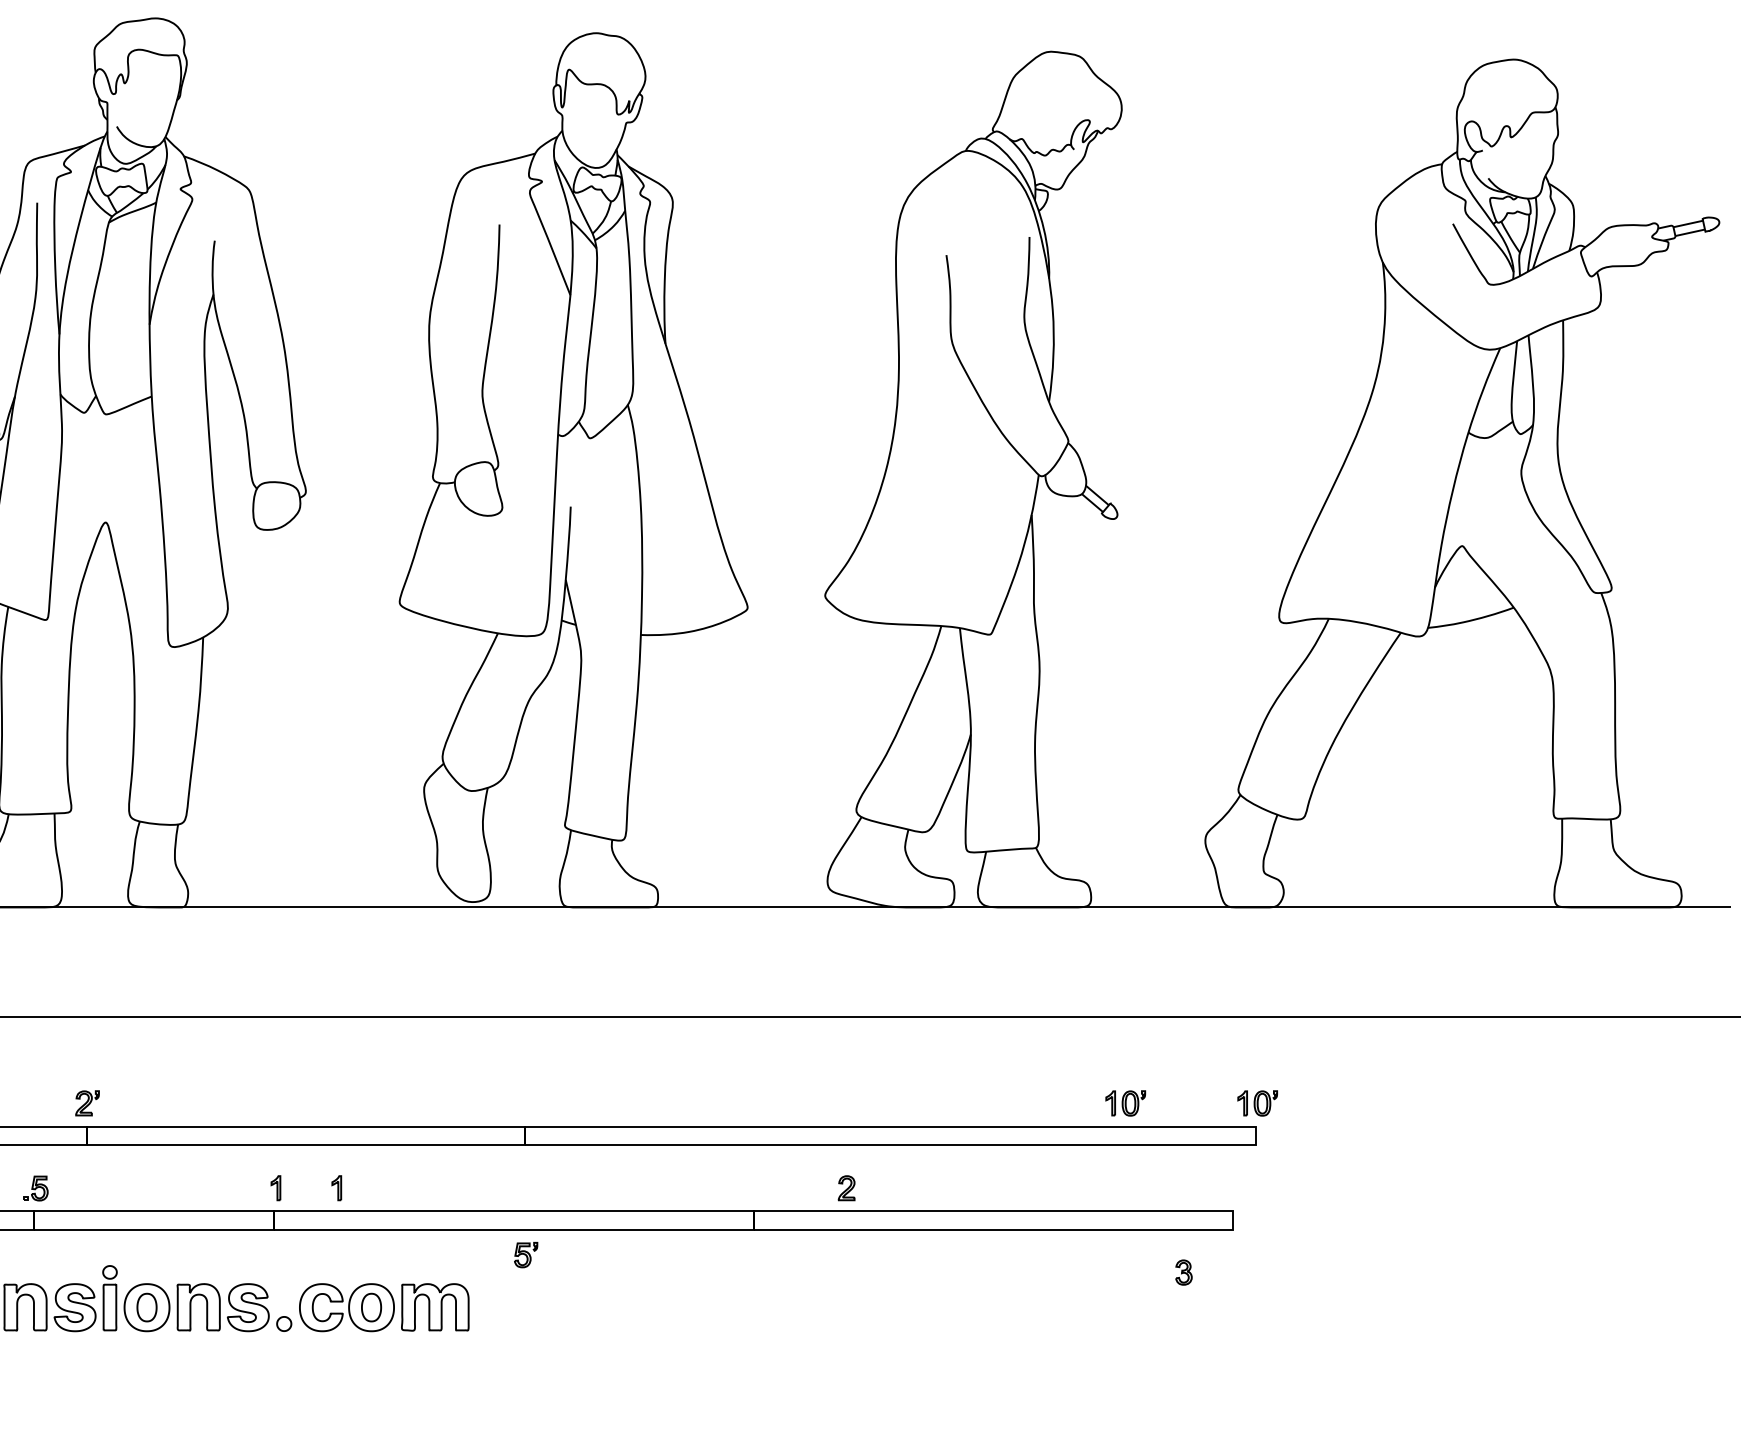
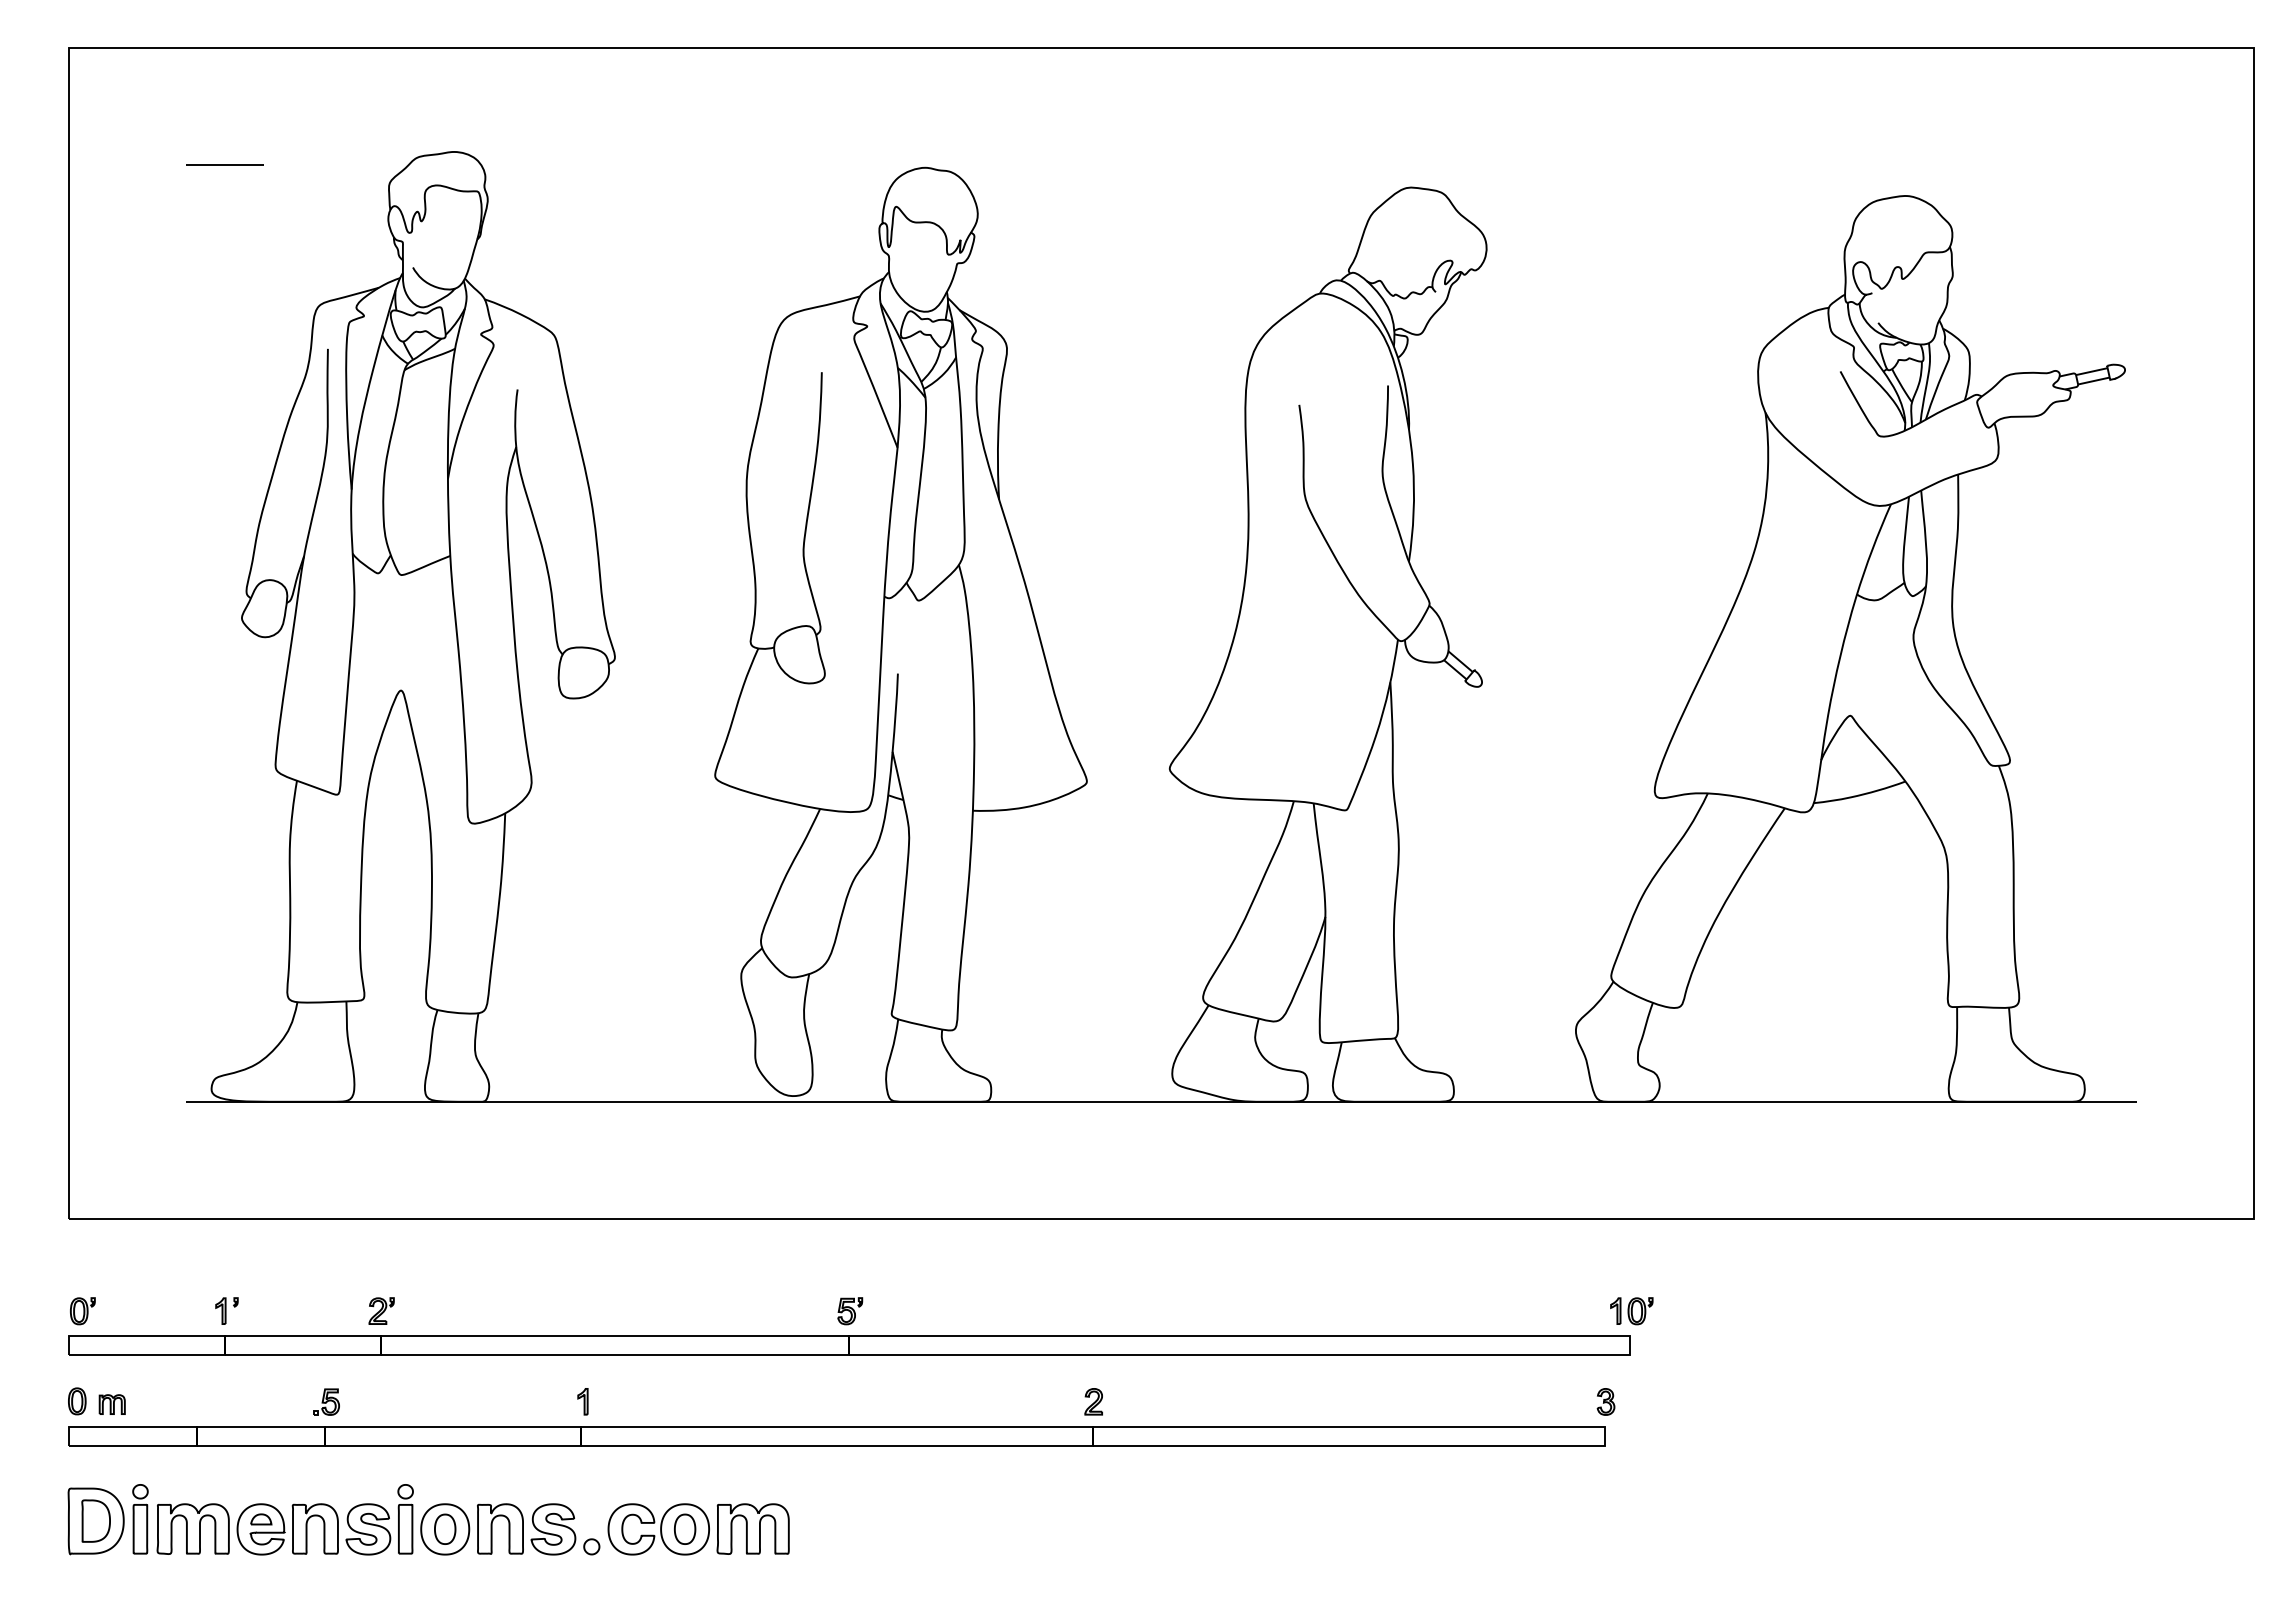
part: (1125, 1103) -> (1490, 1311), removed
part: (336, 1187) -> (647, 1401), removed
part: (846, 1187) -> (1093, 1401), moved
part: (526, 1255) -> (850, 1311), moved
part: (1183, 1272) -> (1605, 1401), moved

